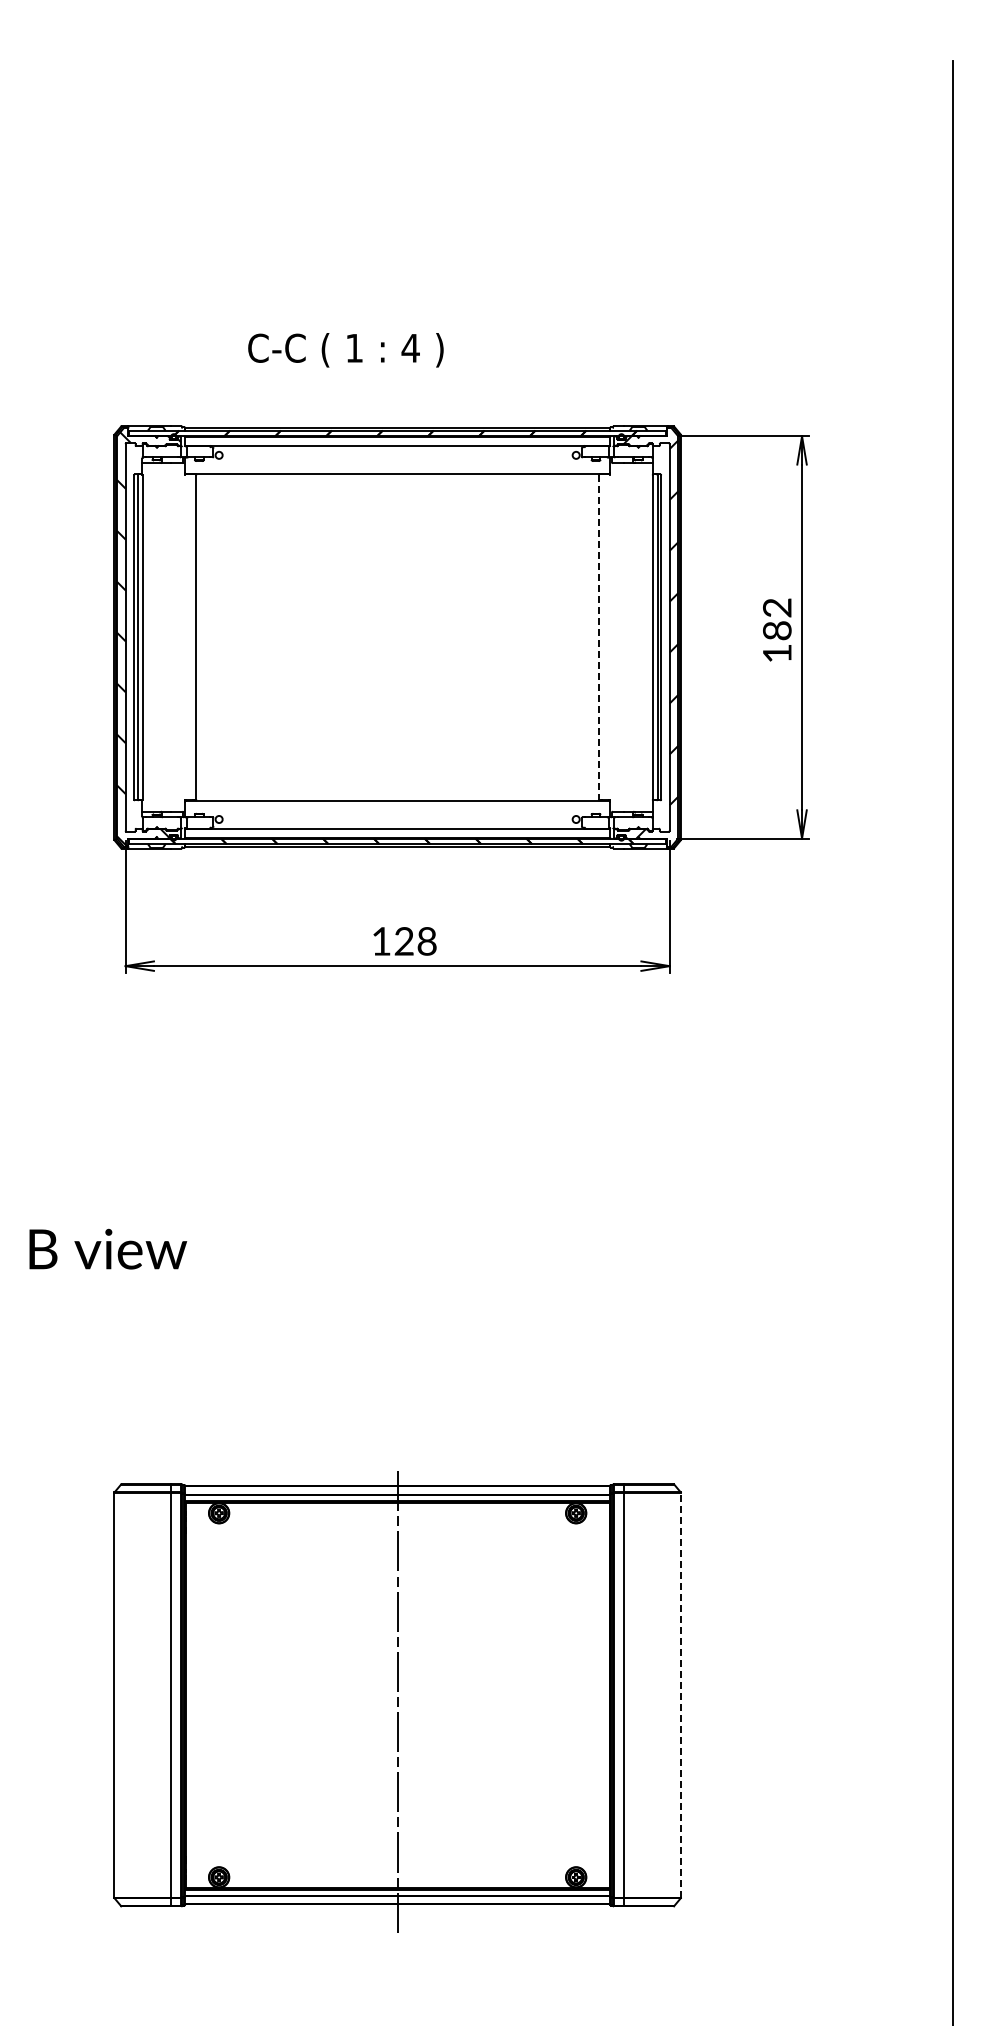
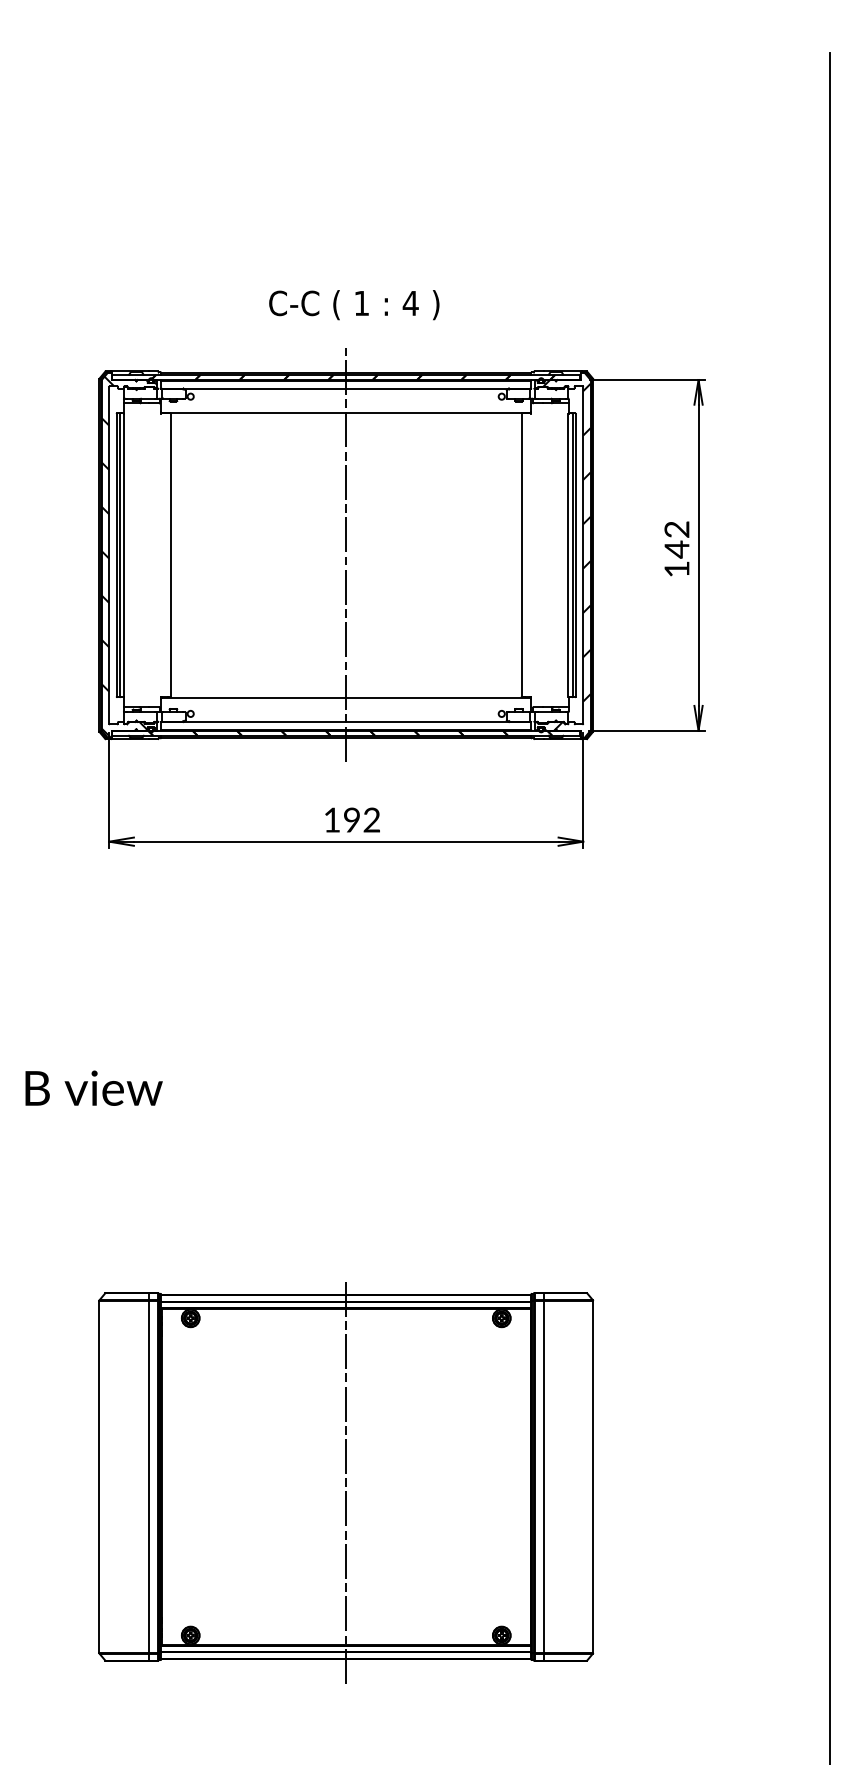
text: (345, 350) -> (353, 305), moved
text: (777, 630) -> (677, 549), 182 -> 142
line: (397, 636) -> (346, 554), added
line: (598, 637) -> (521, 555), dashed -> solid
text: (415, 941) -> (361, 820), 128 -> 192
line: (681, 1694) -> (593, 1476), dashed -> solid

